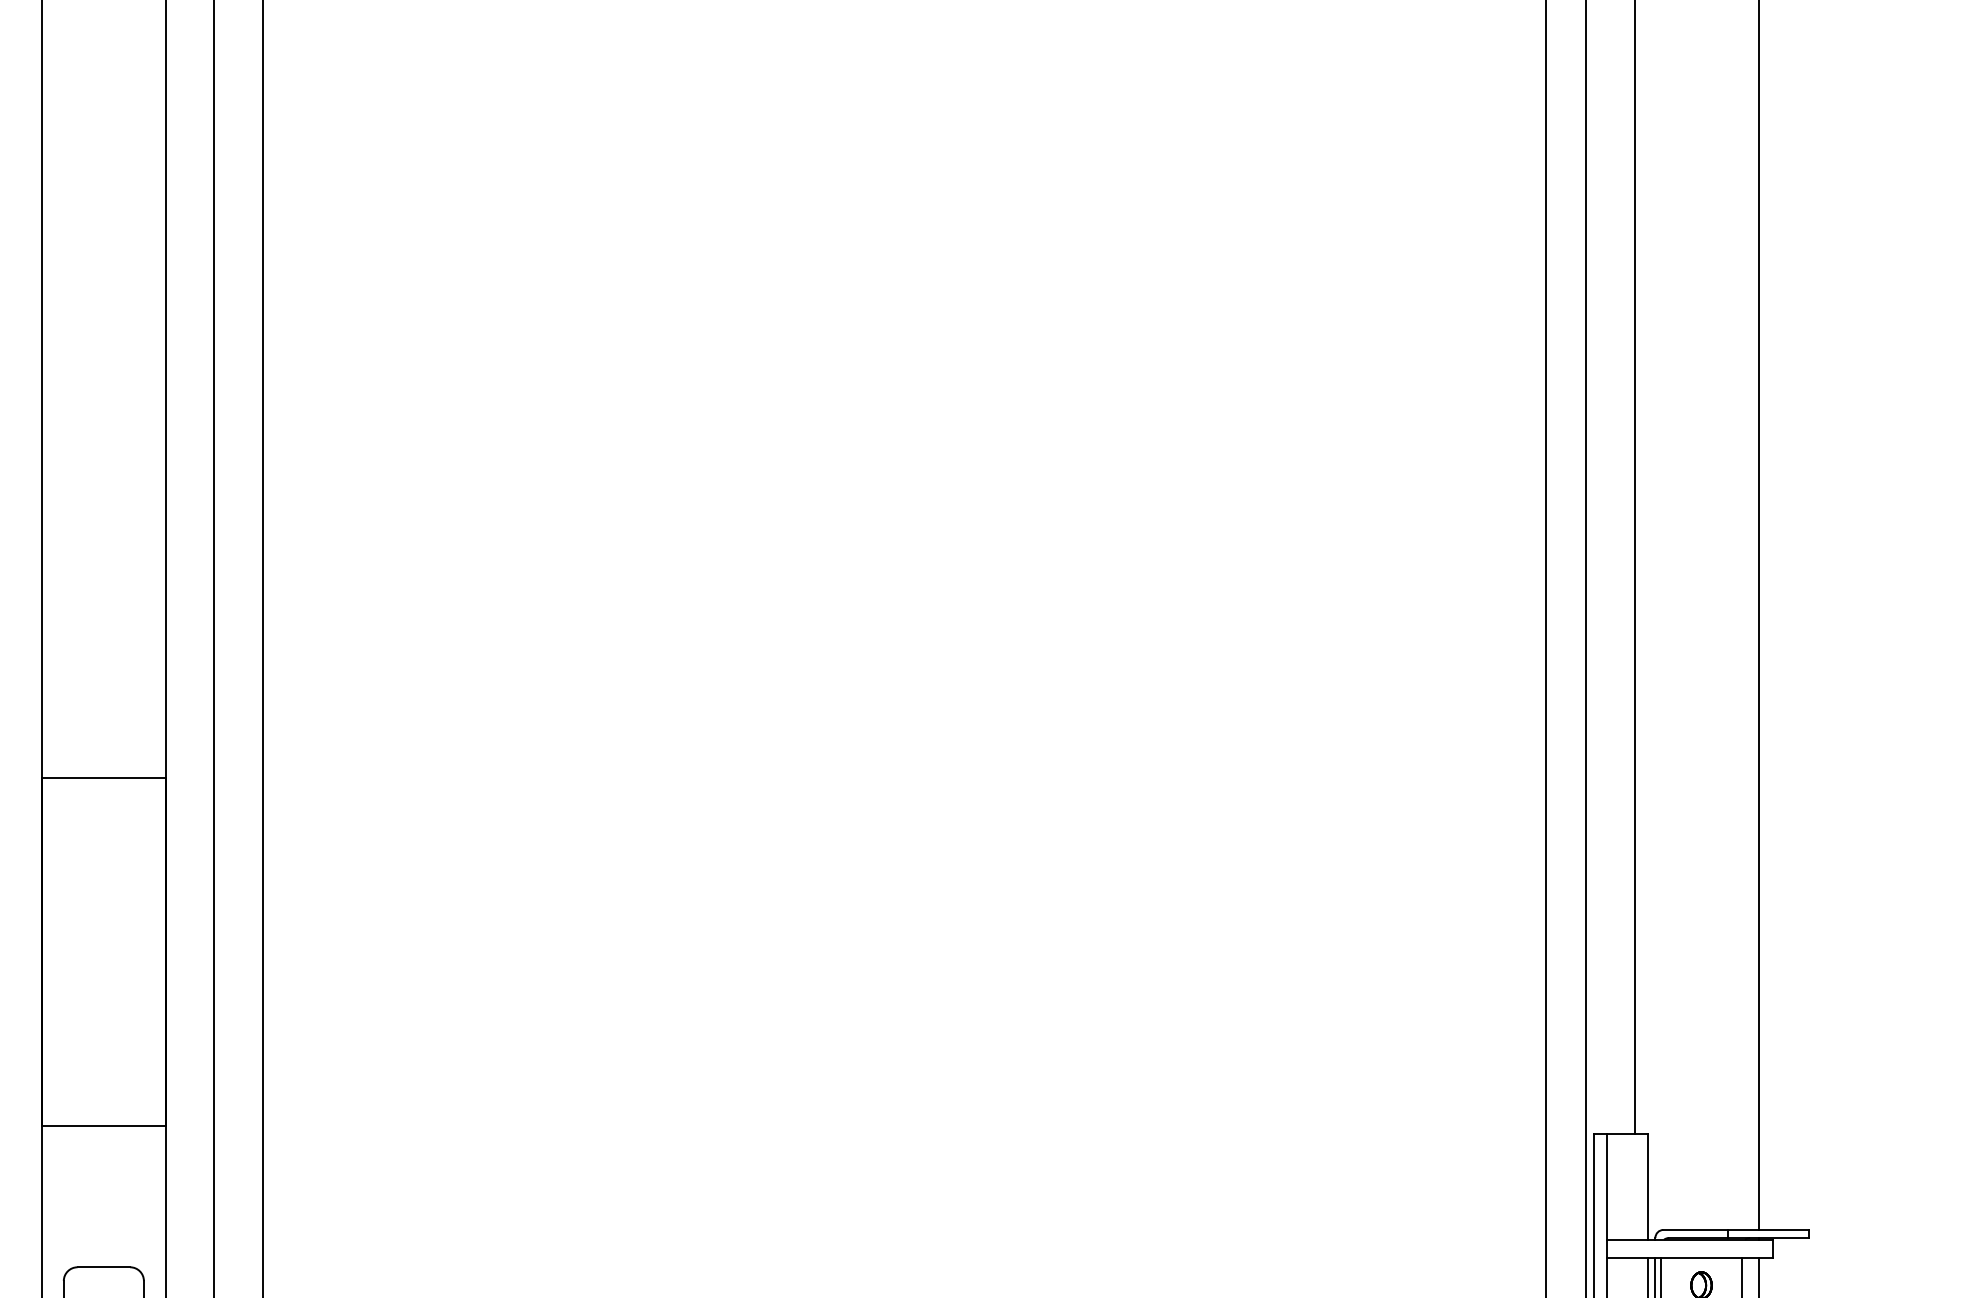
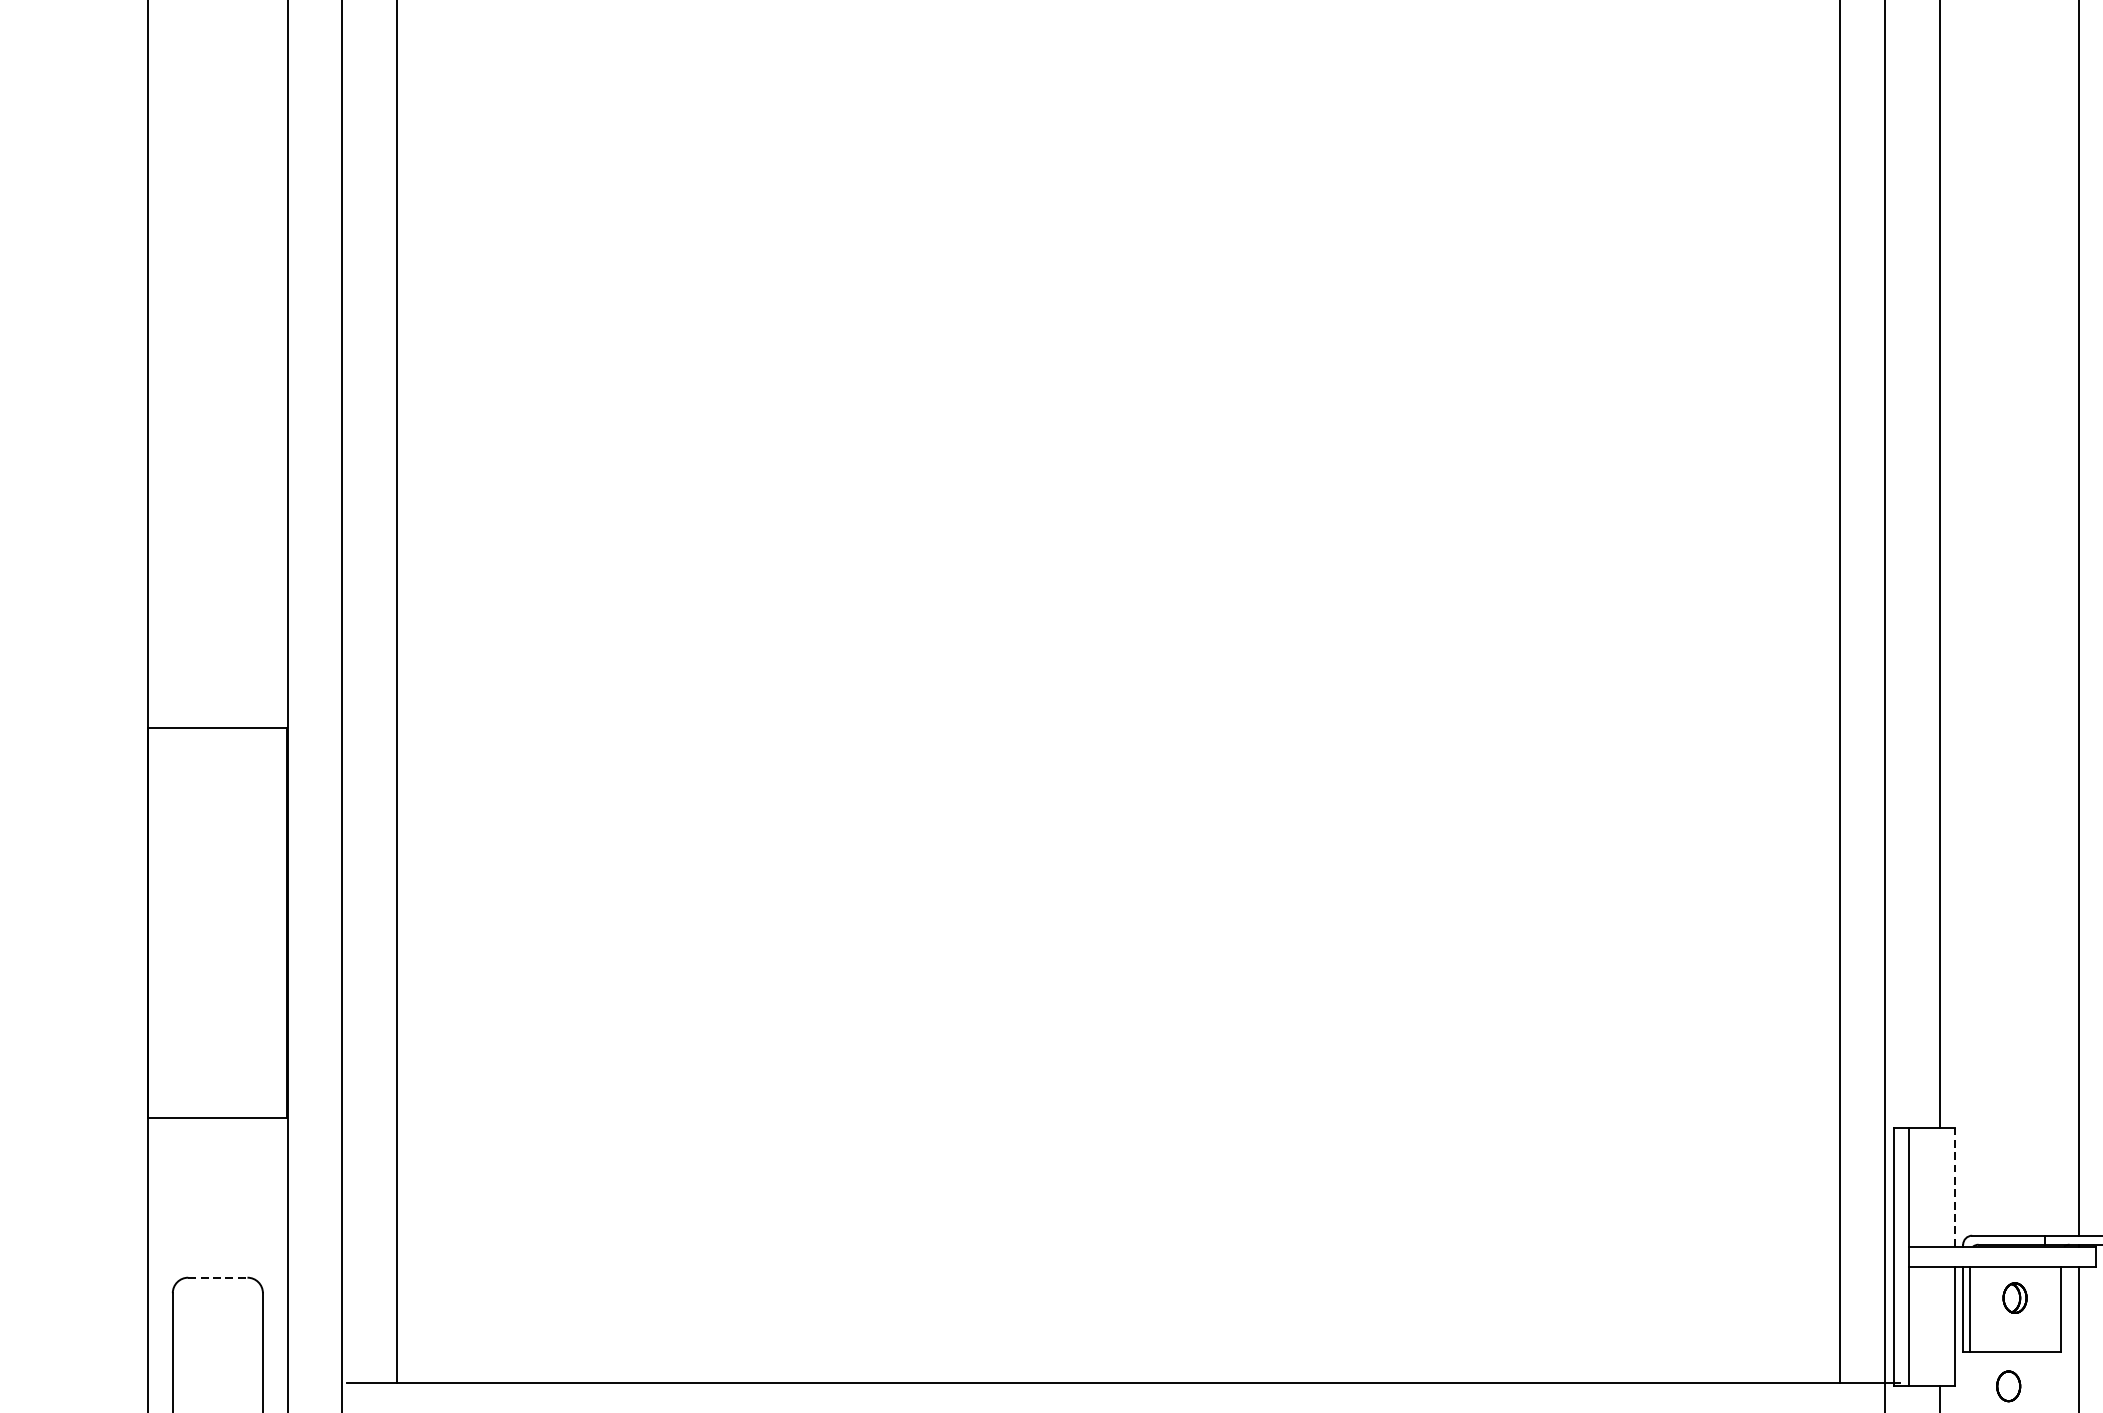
line: (1647, 1187) -> (1954, 1187), solid -> dashed
line: (104, 1267) -> (218, 1277), solid -> dashed

